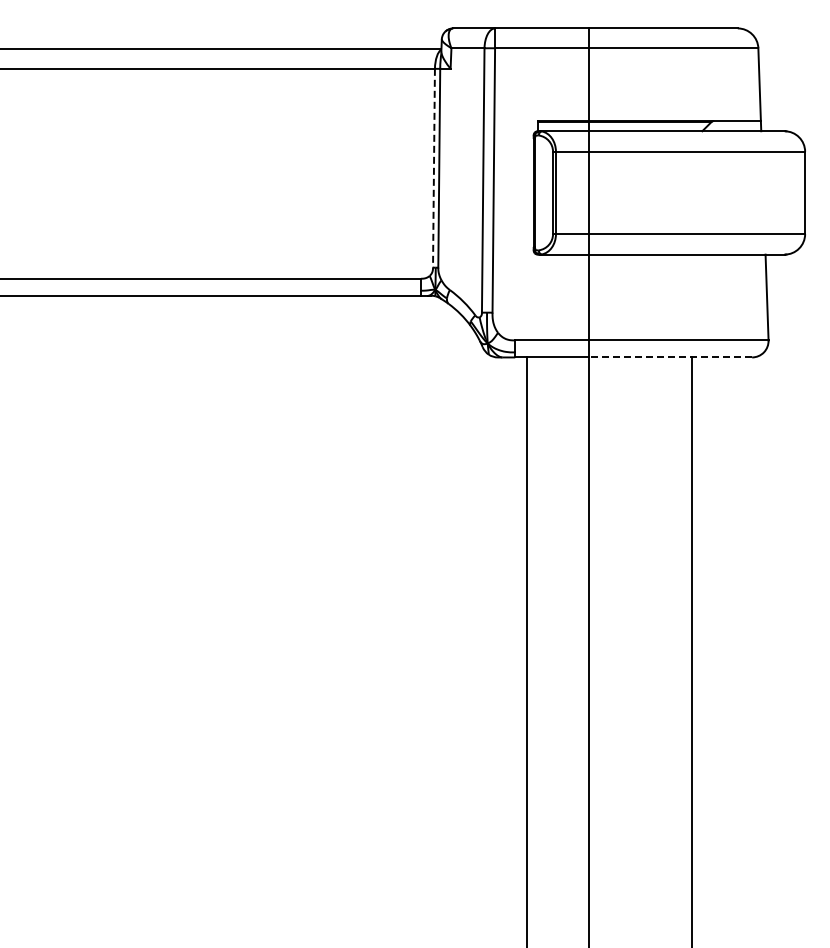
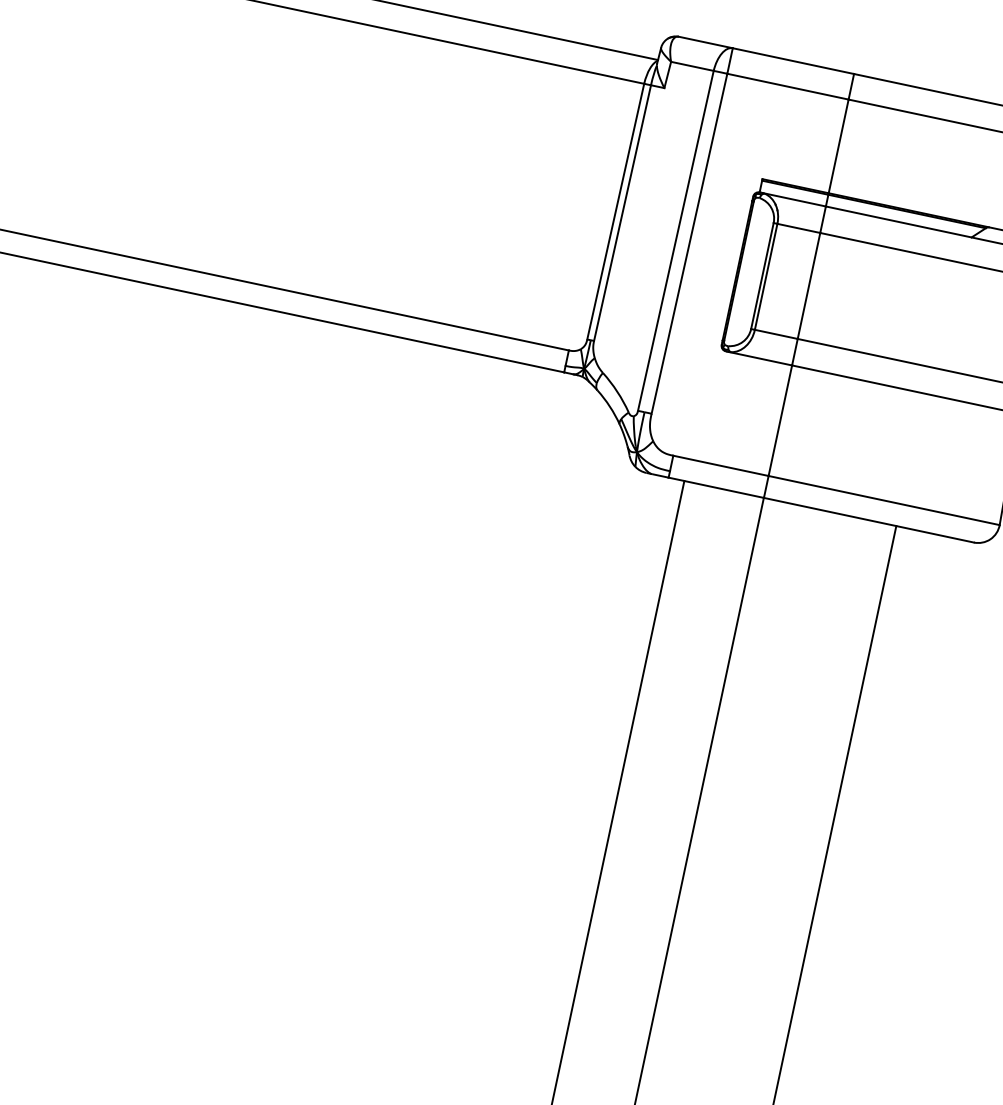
line: (433, 168) -> (615, 211), dashed -> solid
line: (670, 357) -> (868, 520), dashed -> solid

